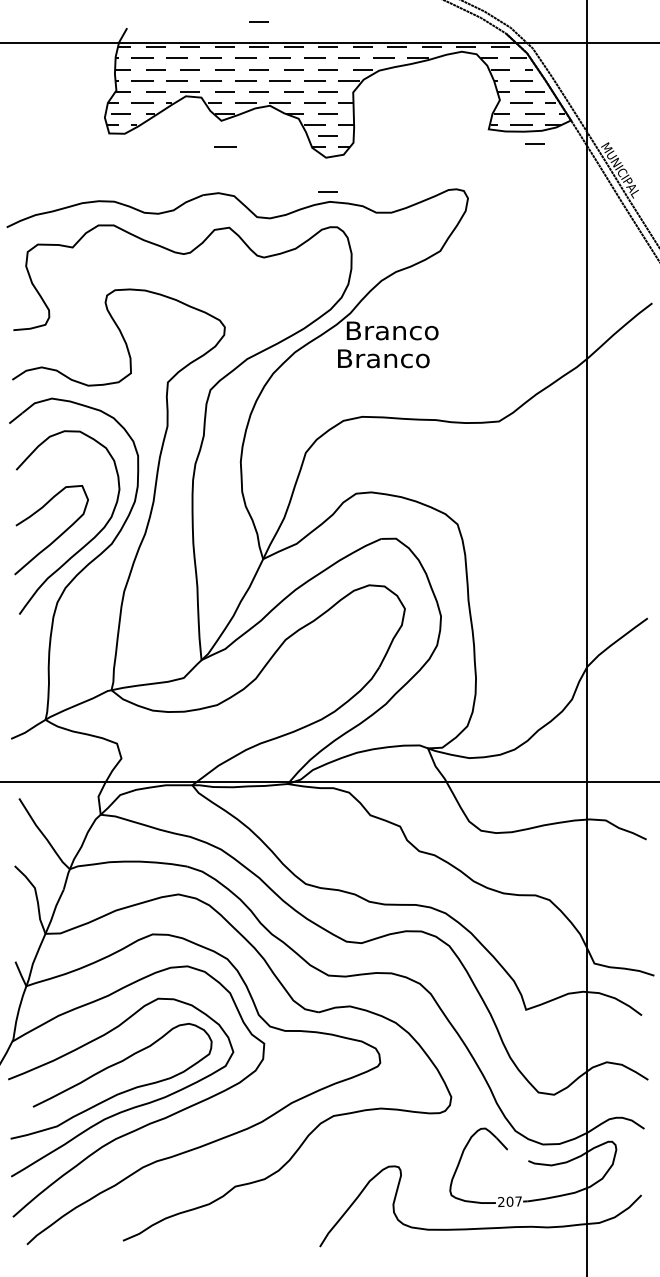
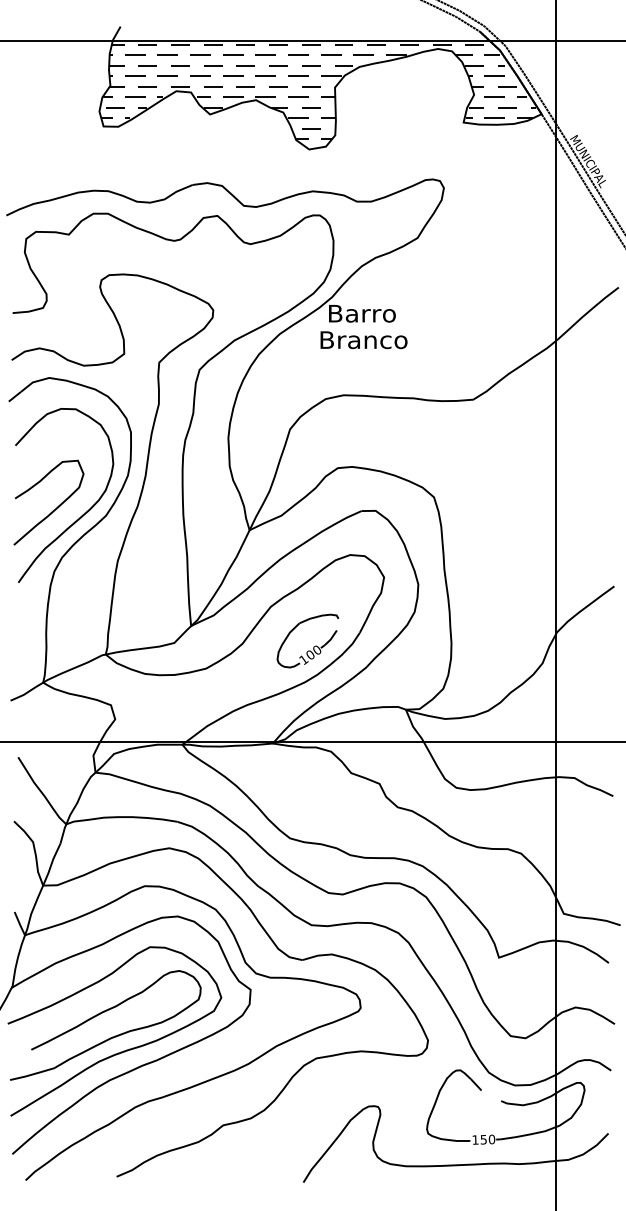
line: (258, 21) -> (245, 20), removed
line: (535, 144) -> (507, 136), removed
line: (225, 146) -> (213, 138), removed
line: (328, 191) -> (311, 181), removed
text: (401, 332) -> (380, 315), Branco -> Barro
part: (331, 681) -> (314, 646), added
text: (509, 1201) -> (483, 1139), 207 -> 150

